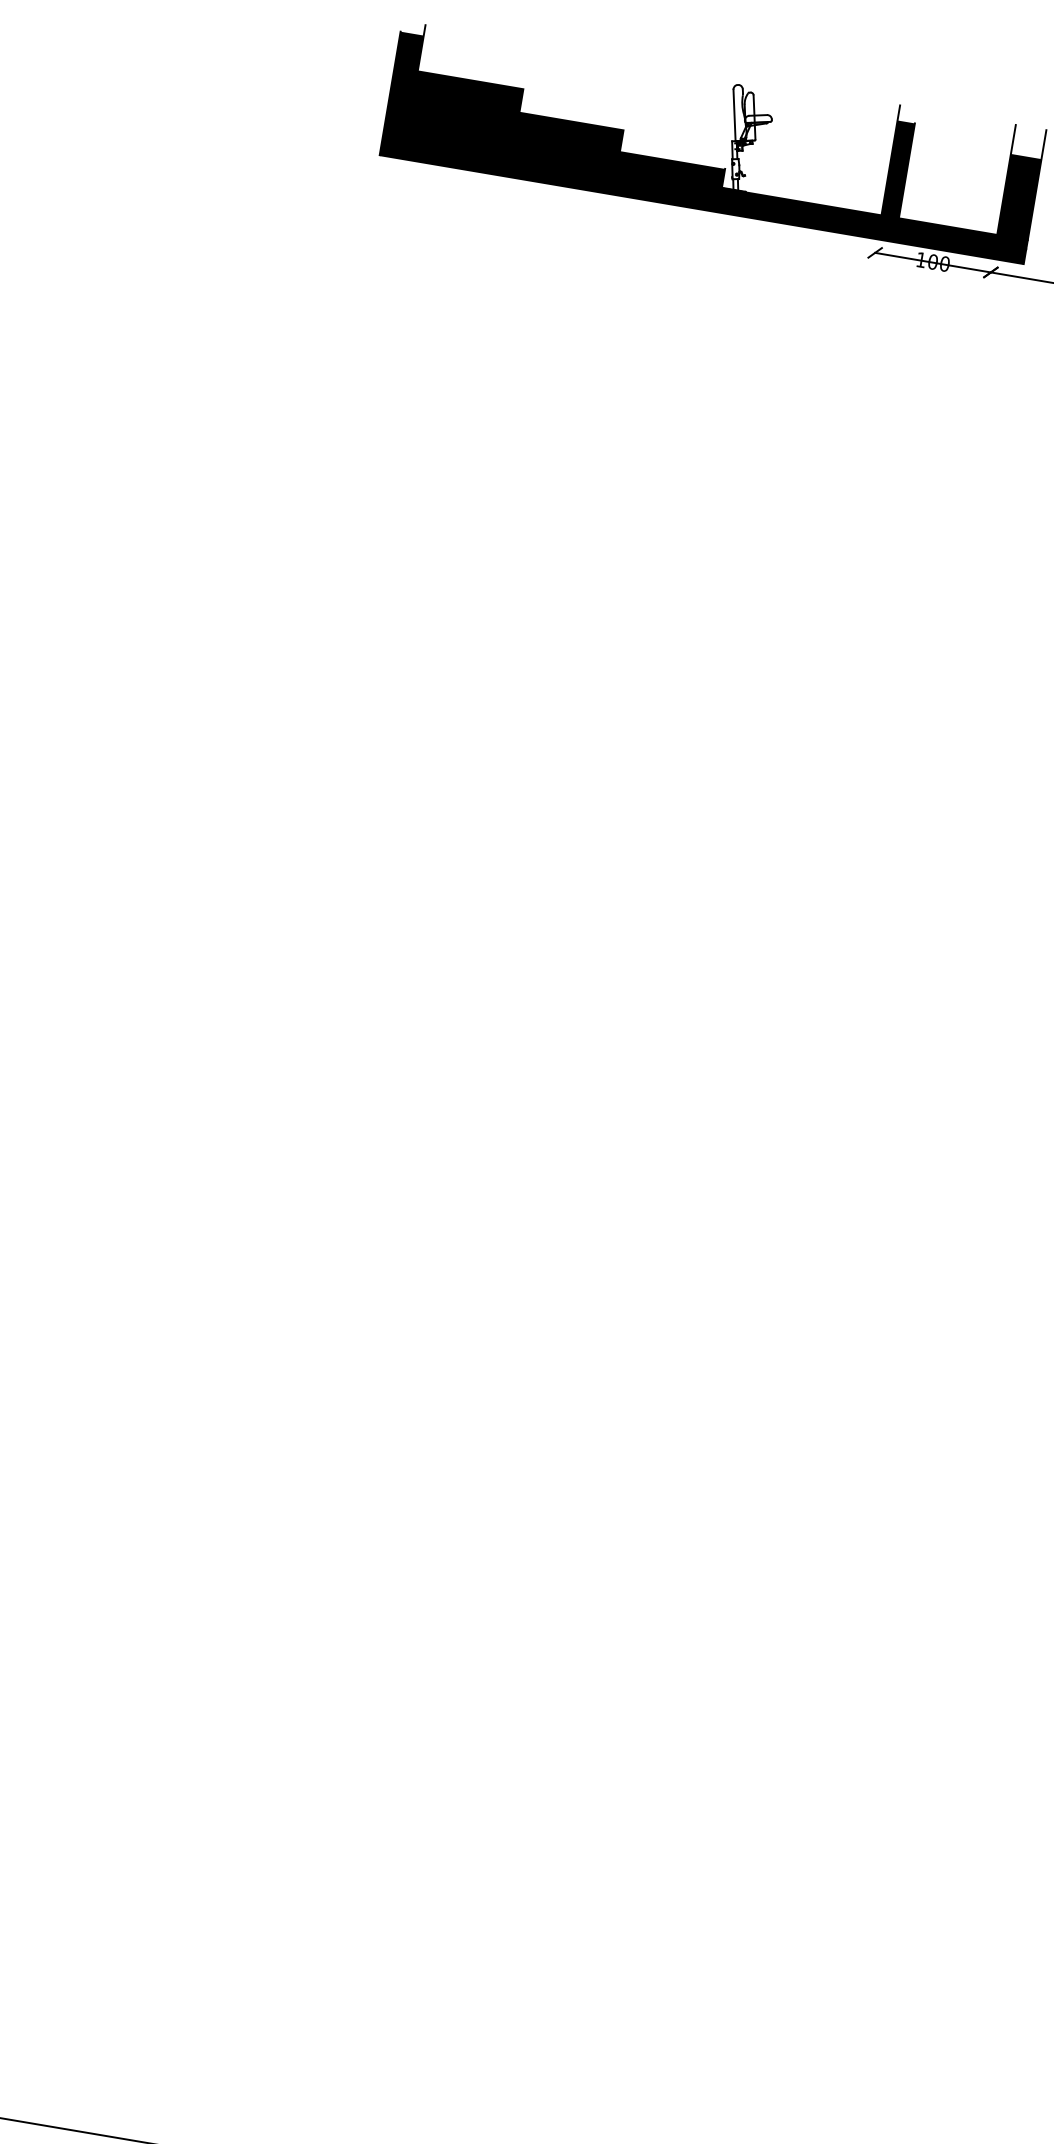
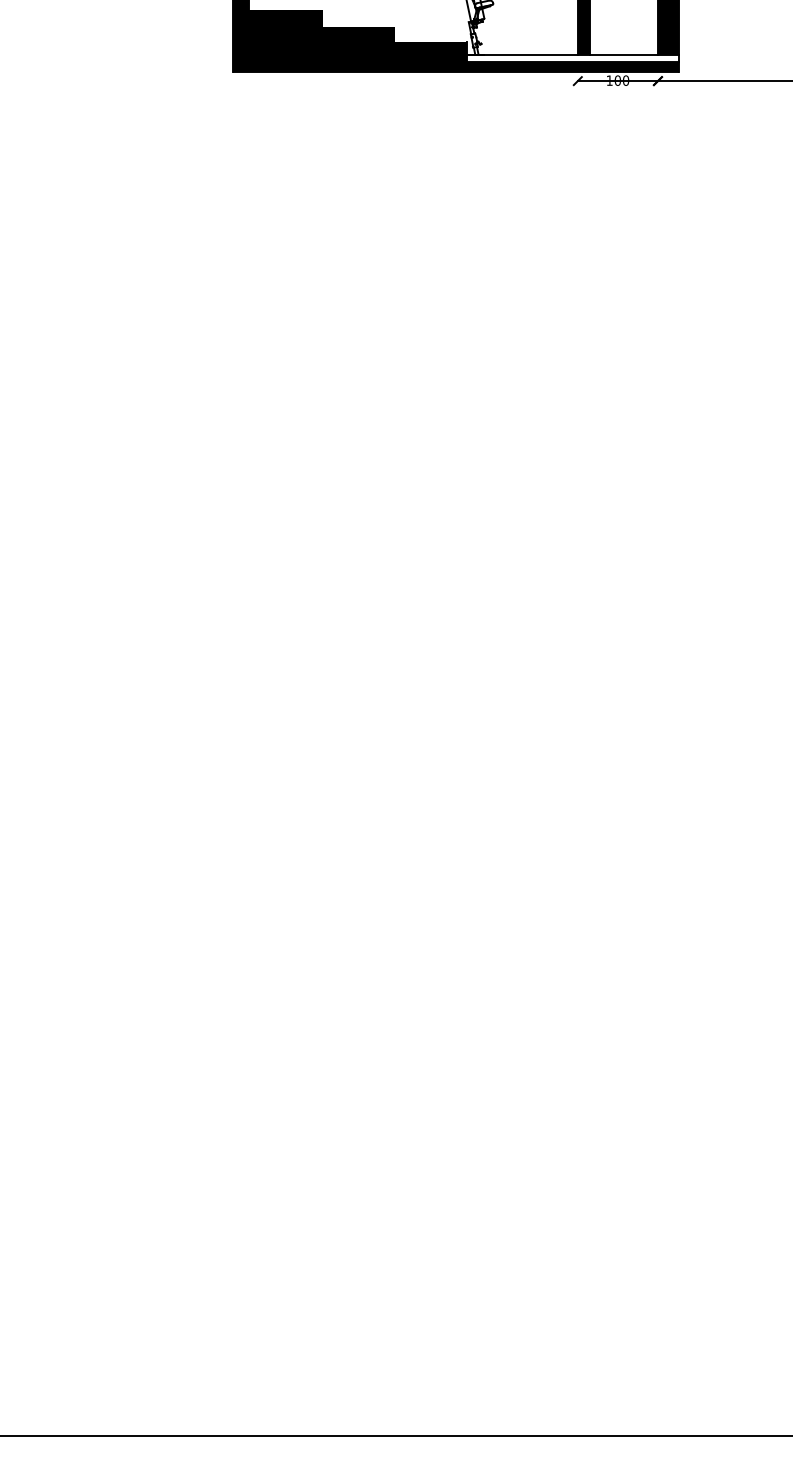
fill: (874, 219) -> (573, 58), removed

